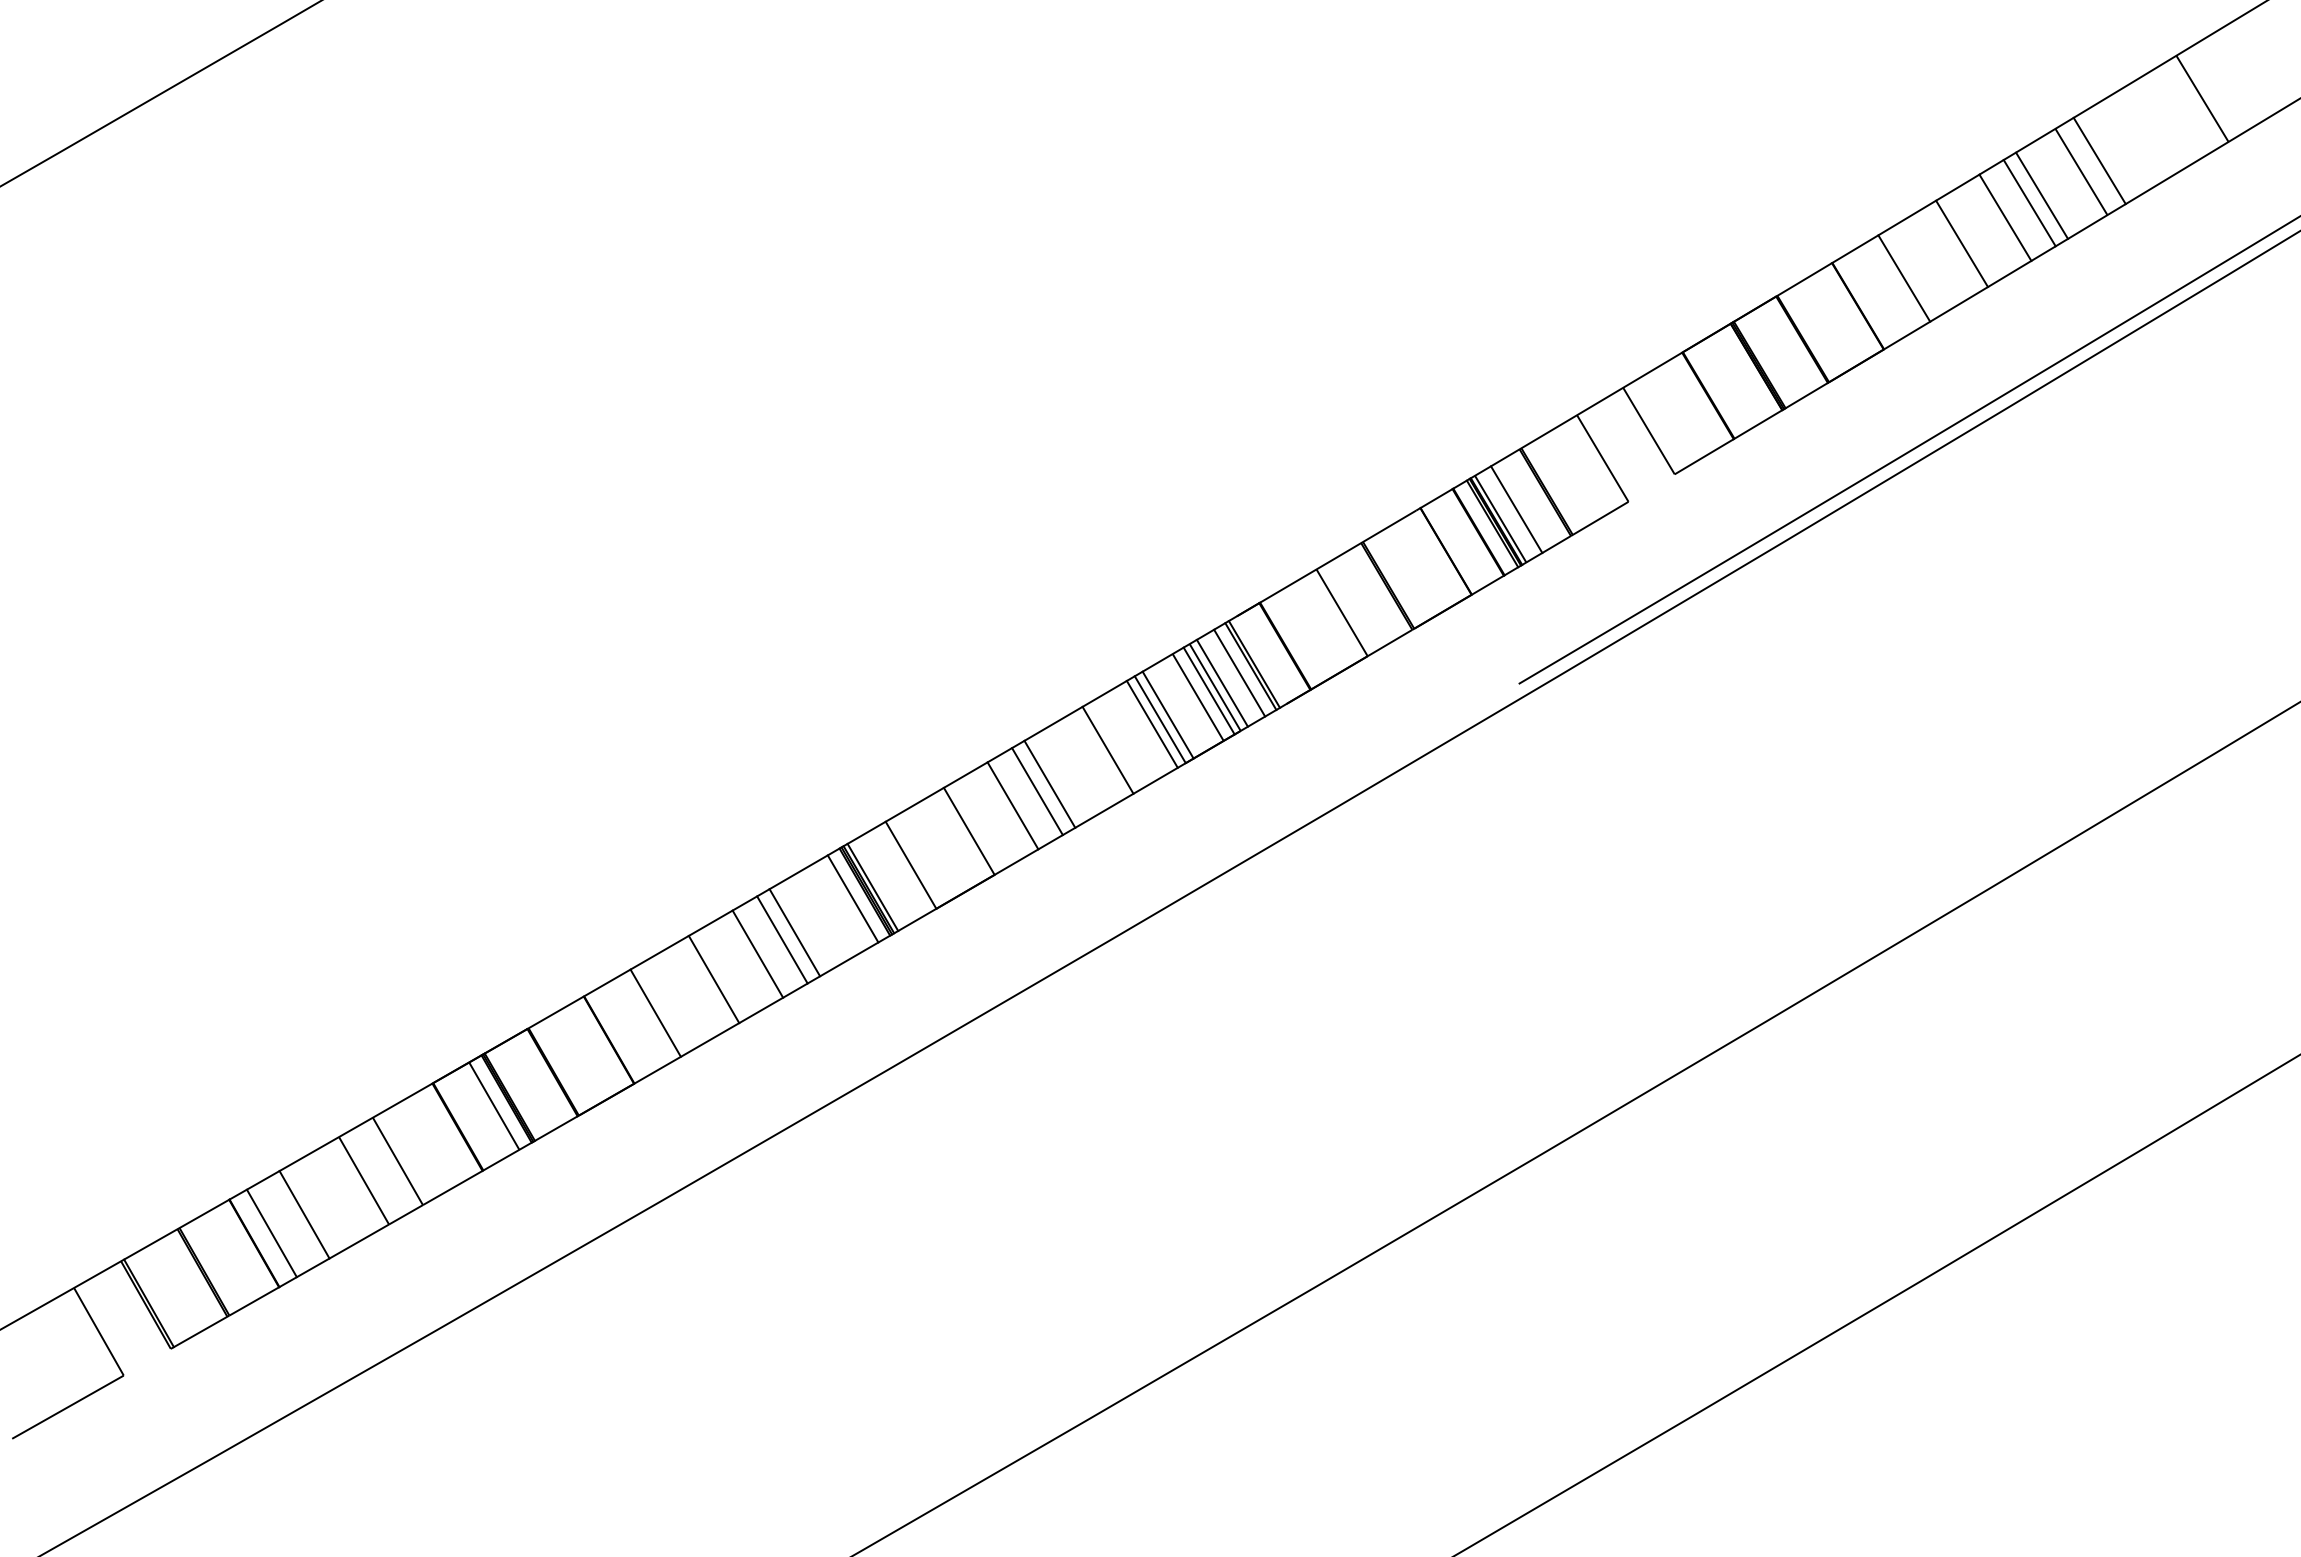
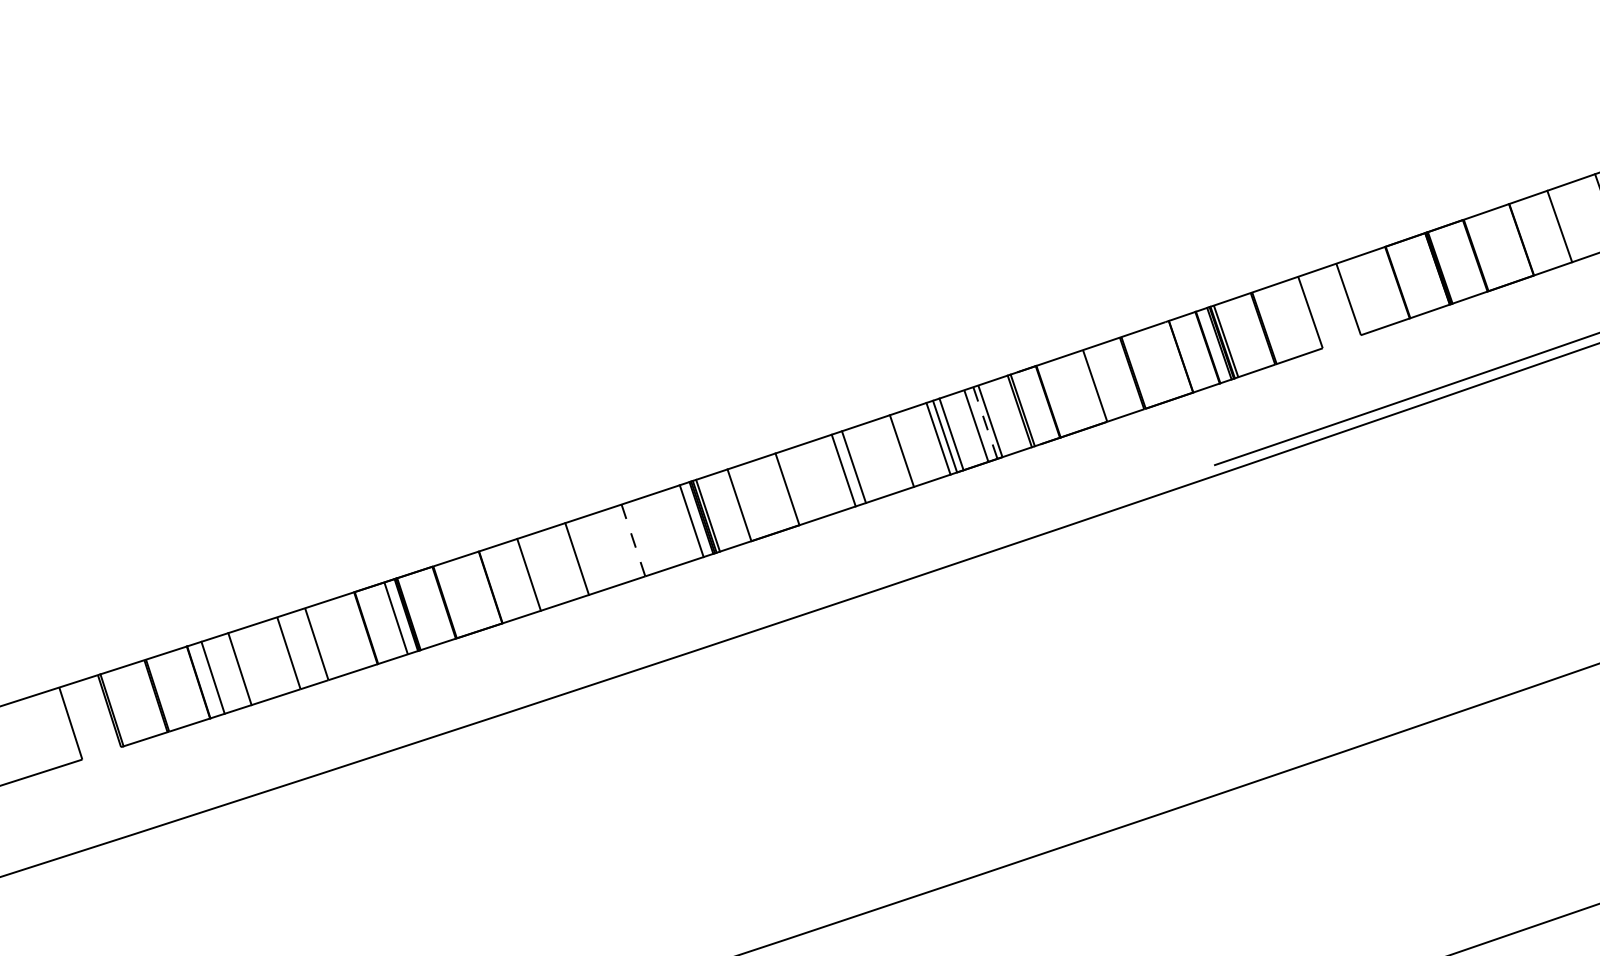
line: (1516, 509) -> (1239, 336), removed
line: (1239, 672) -> (1010, 414), removed
line: (1221, 682) -> (995, 418), removed
line: (1209, 691) -> (985, 423), solid -> dashed
line: (1012, 805) -> (823, 476), removed
line: (794, 932) -> (643, 536), removed
line: (782, 940) -> (633, 540), solid -> dashed
line: (757, 953) -> (613, 546), removed

